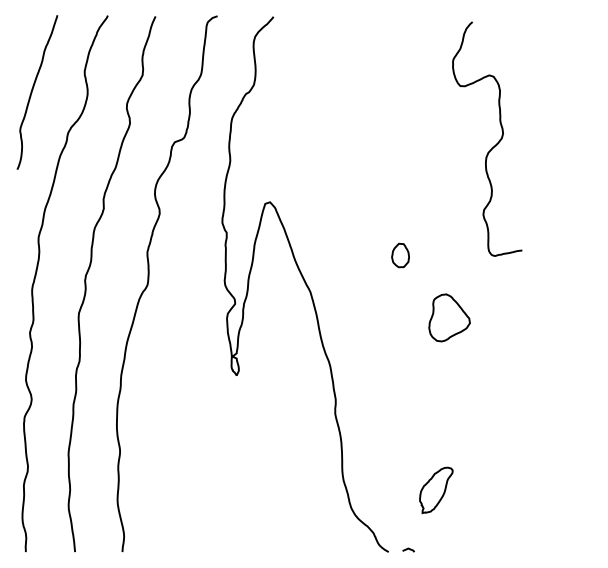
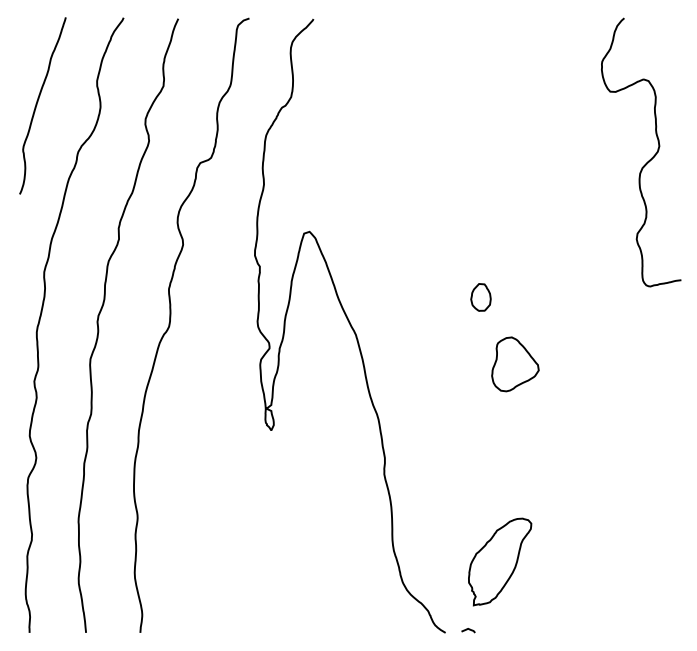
curve: (491, 147) -> (646, 162), moved
part: (400, 255) -> (480, 297), moved
part: (436, 490) -> (500, 562), size x1.67

